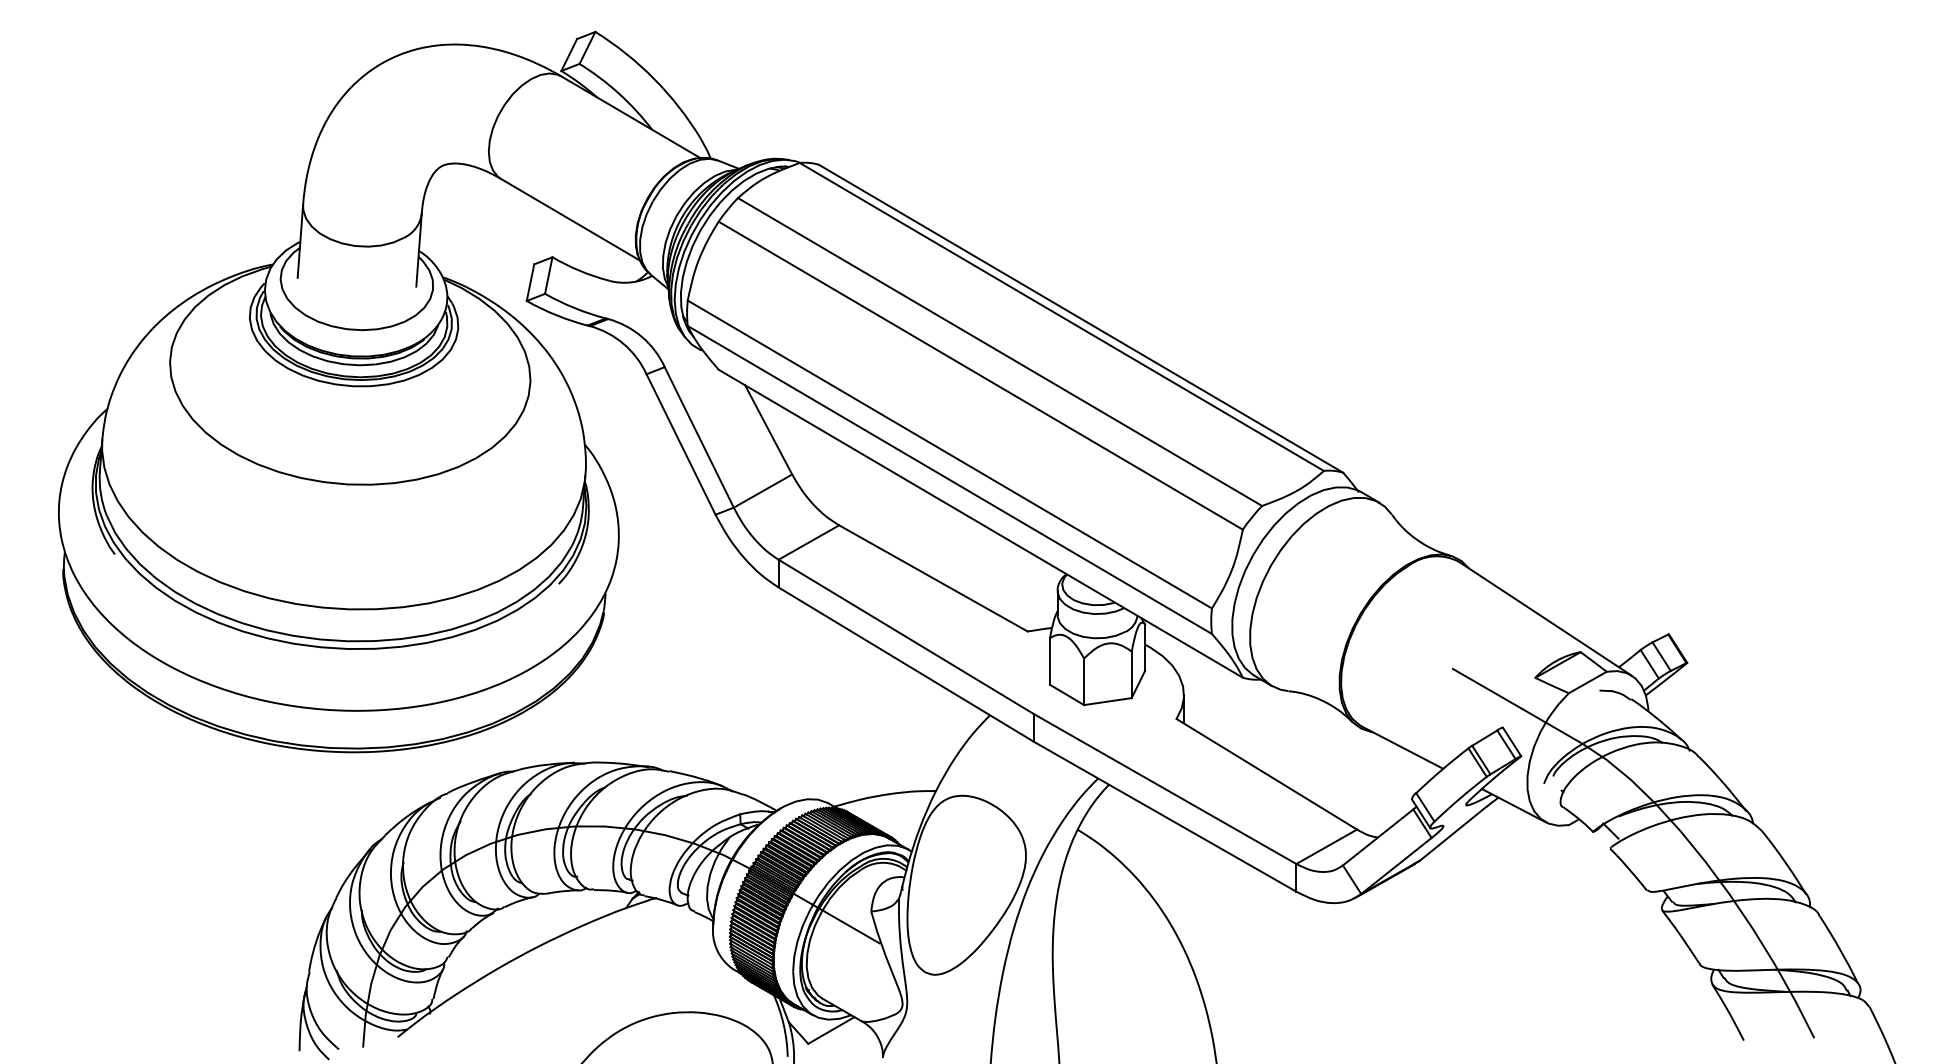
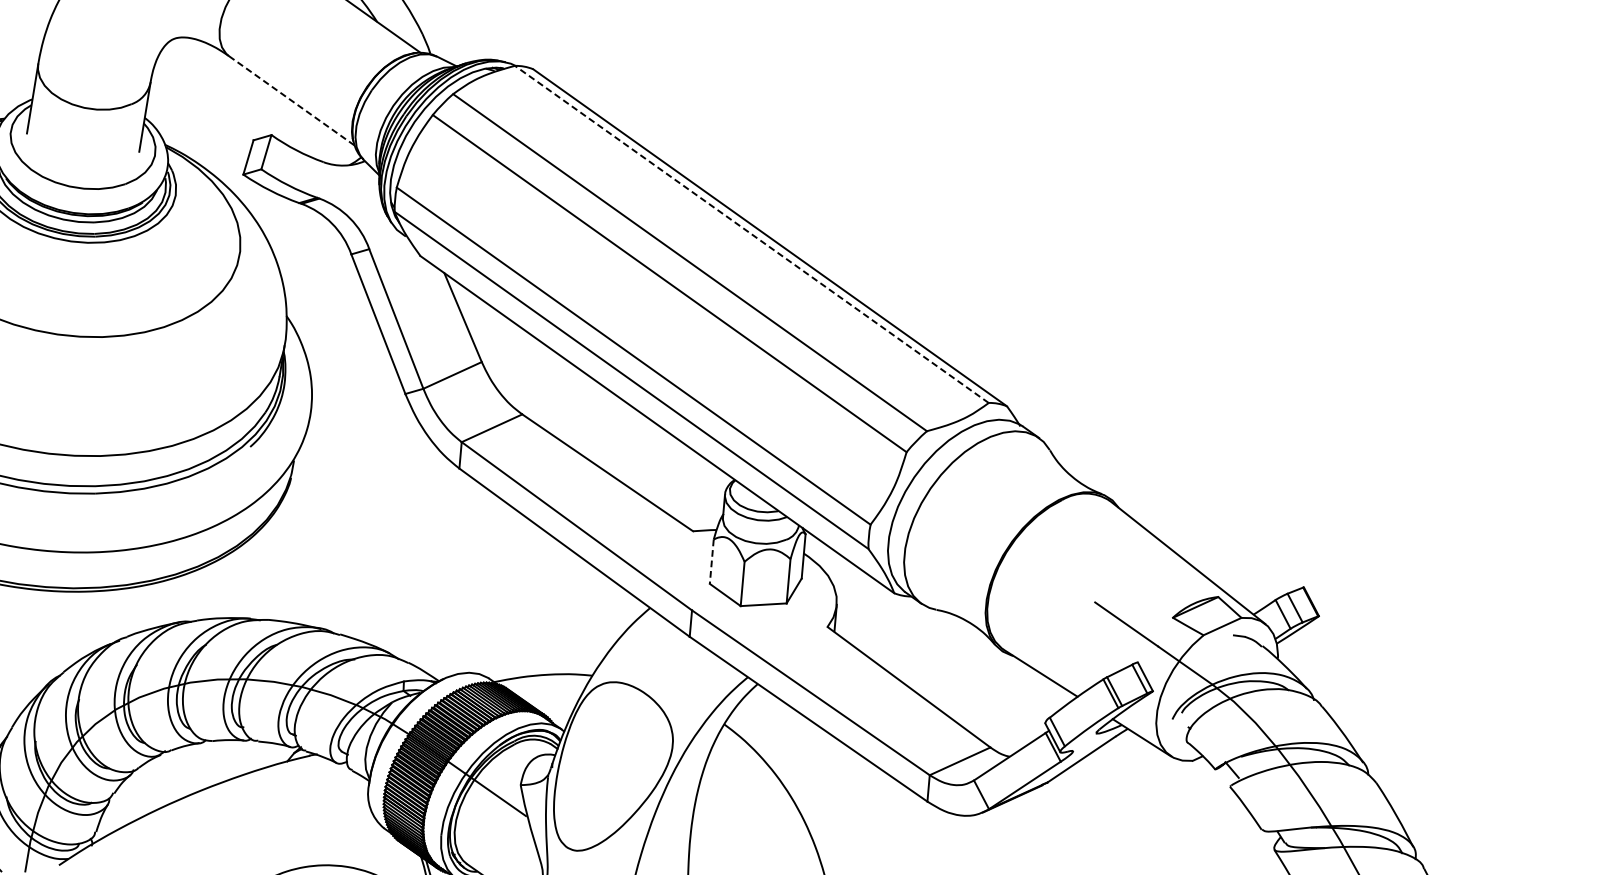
line: (570, 219) -> (291, 100), solid -> dashed
line: (1061, 316) -> (751, 233), solid -> dashed
line: (1049, 662) -> (711, 562), solid -> dashed

